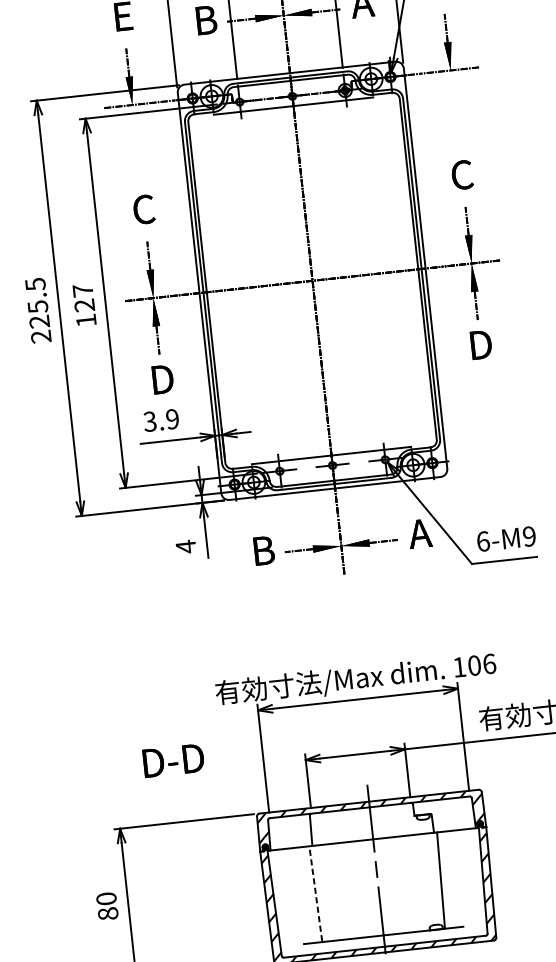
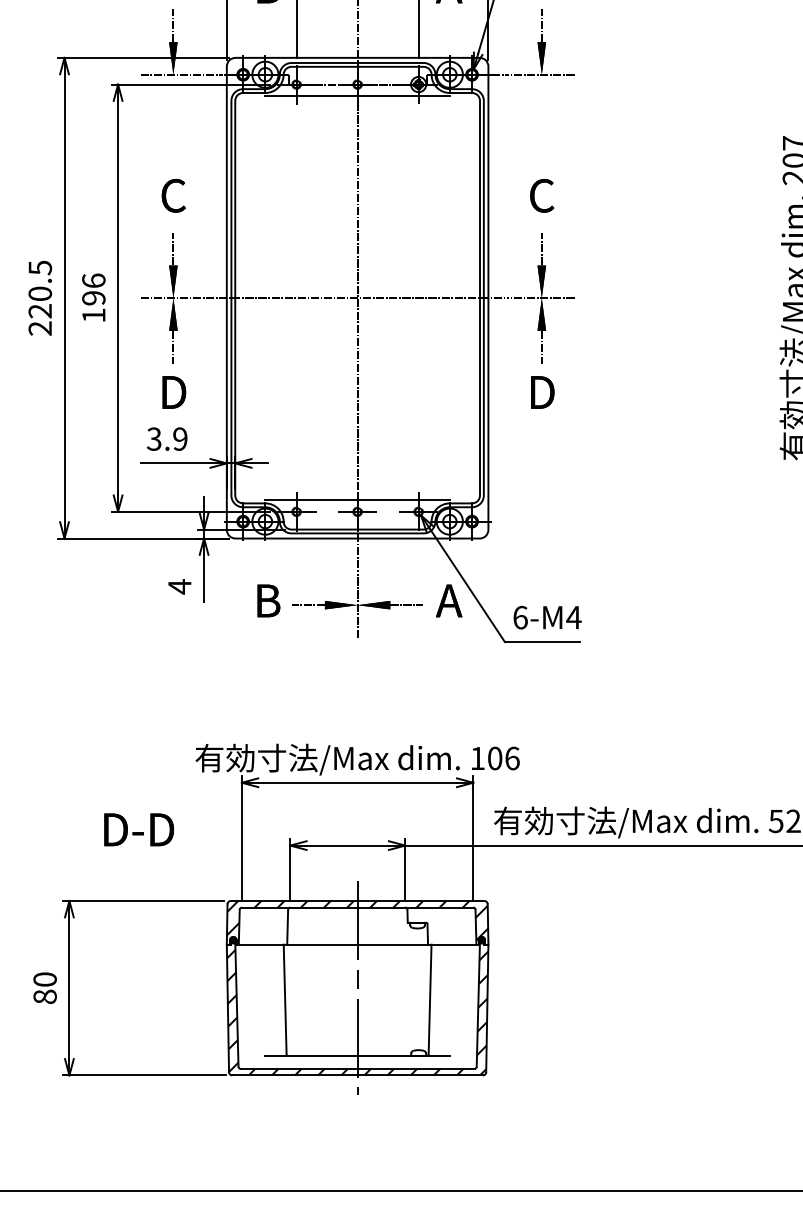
text: (83, 298) -> (93, 289), 127 -> 196
text: (38, 306) -> (40, 293), 225.5 -> 220.5
text: (529, 536) -> (573, 617), 6-M9 -> 6-M4
line: (316, 893) -> (285, 999), dashed -> solid

